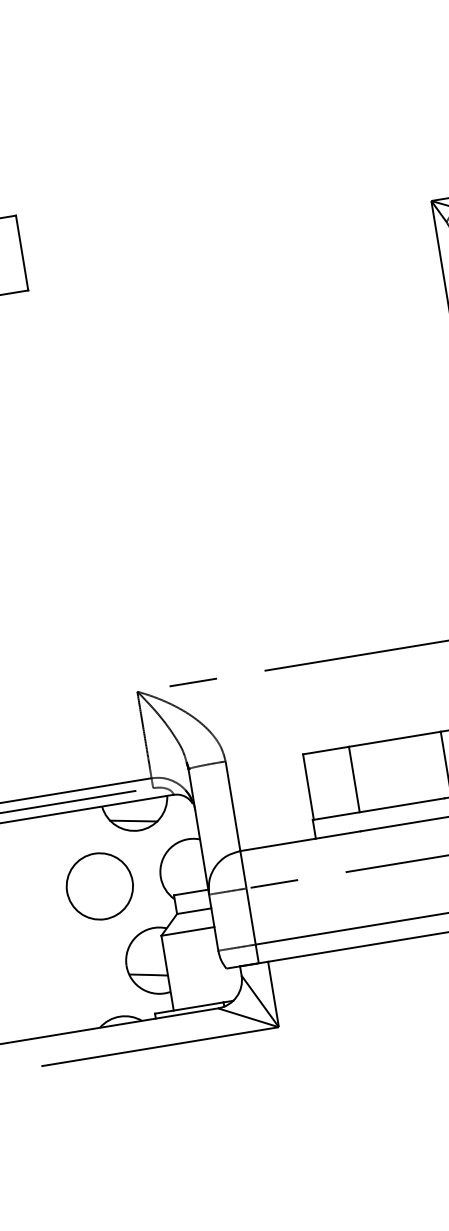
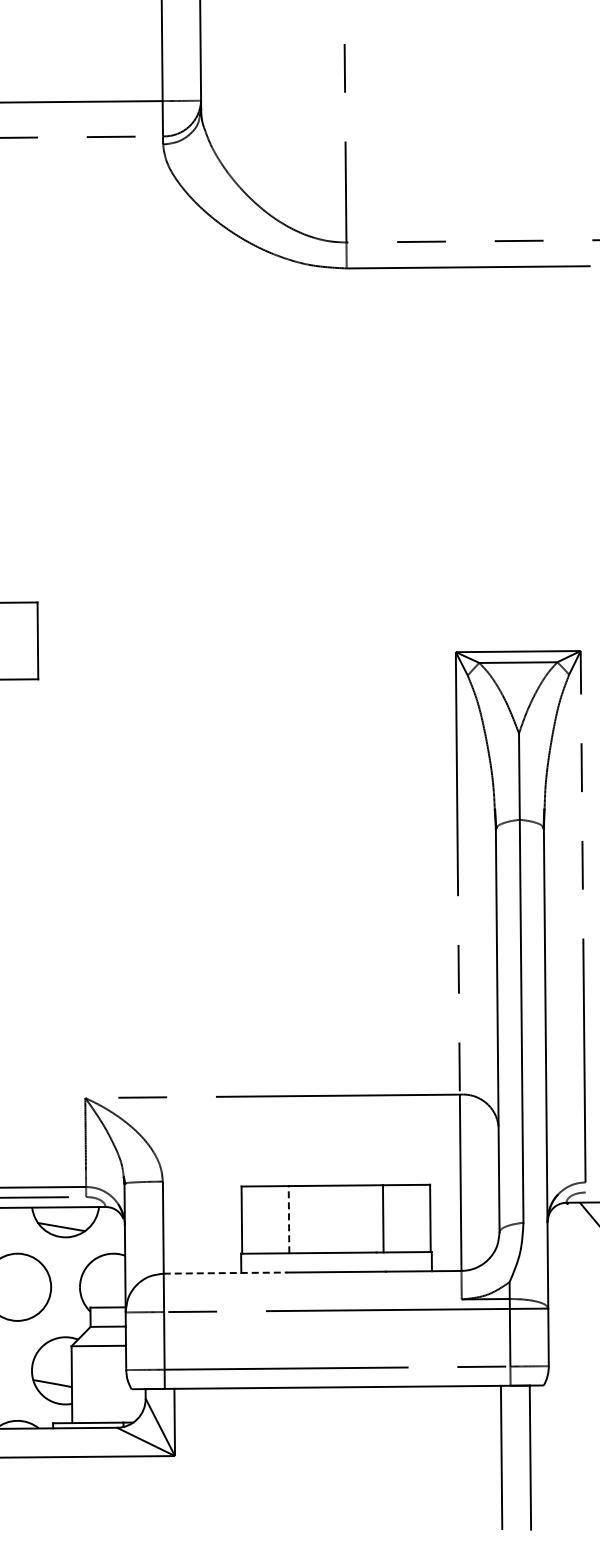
line: (354, 779) -> (289, 1219), solid -> dashed
line: (300, 841) -> (225, 1273), solid -> dashed

